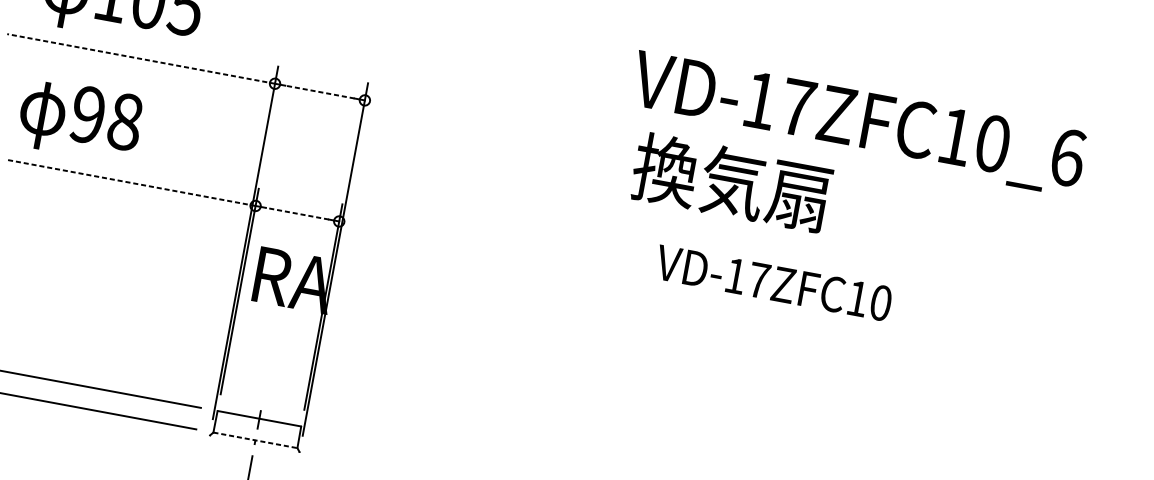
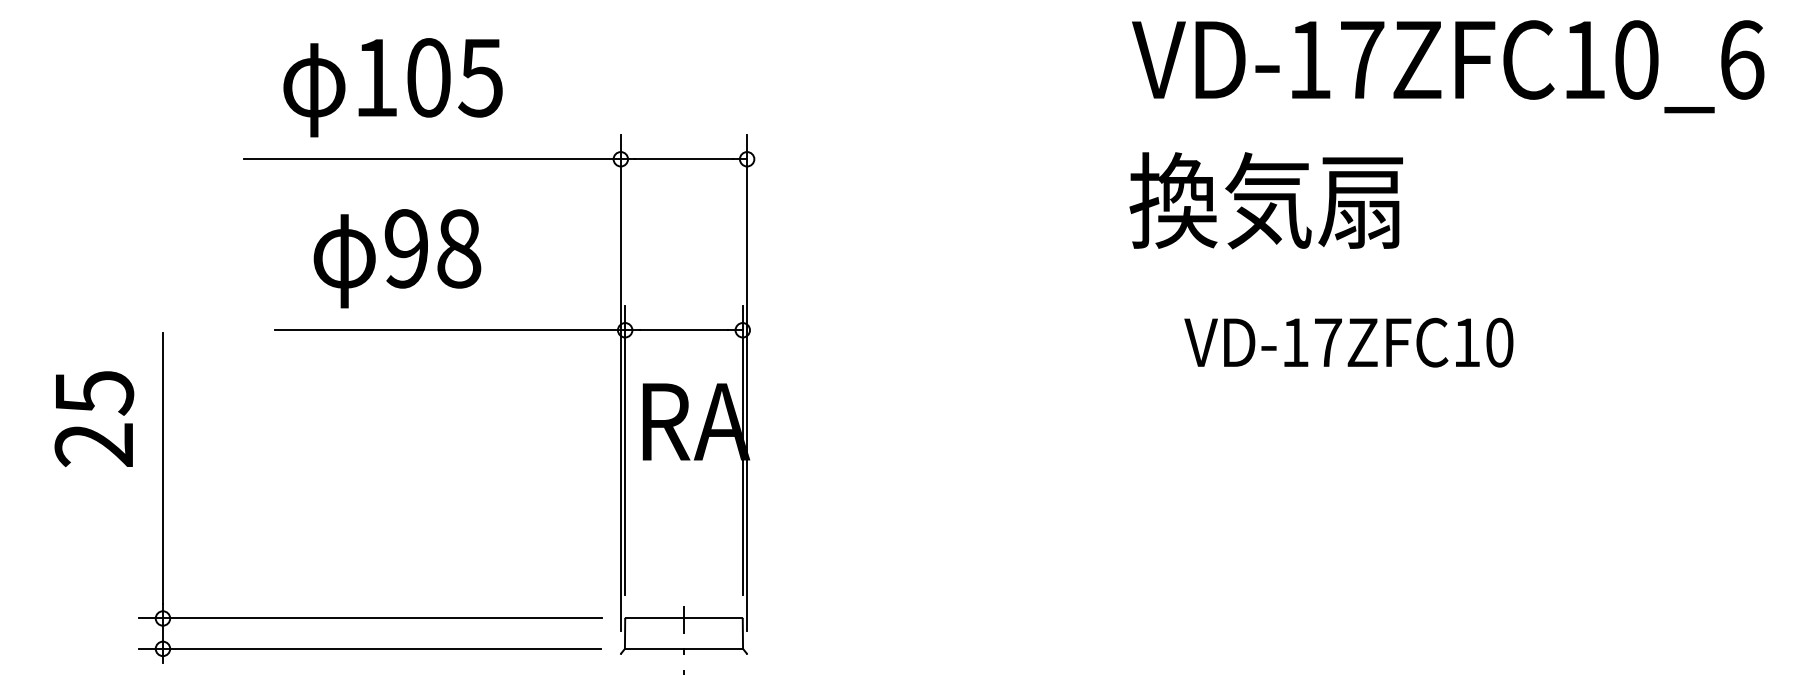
line: (141, 59) -> (432, 159), dashed -> solid
line: (319, 92) -> (683, 159), dashed -> solid
text: (80, 120) -> (397, 258), moved
text: (858, 123) -> (1448, 66), moved
line: (130, 182) -> (449, 330), dashed -> solid
text: (731, 182) -> (1265, 200), moved
line: (297, 213) -> (683, 330), dashed -> solid
text: (773, 283) -> (1348, 342), moved
line: (255, 440) -> (684, 648), dashed -> solid

